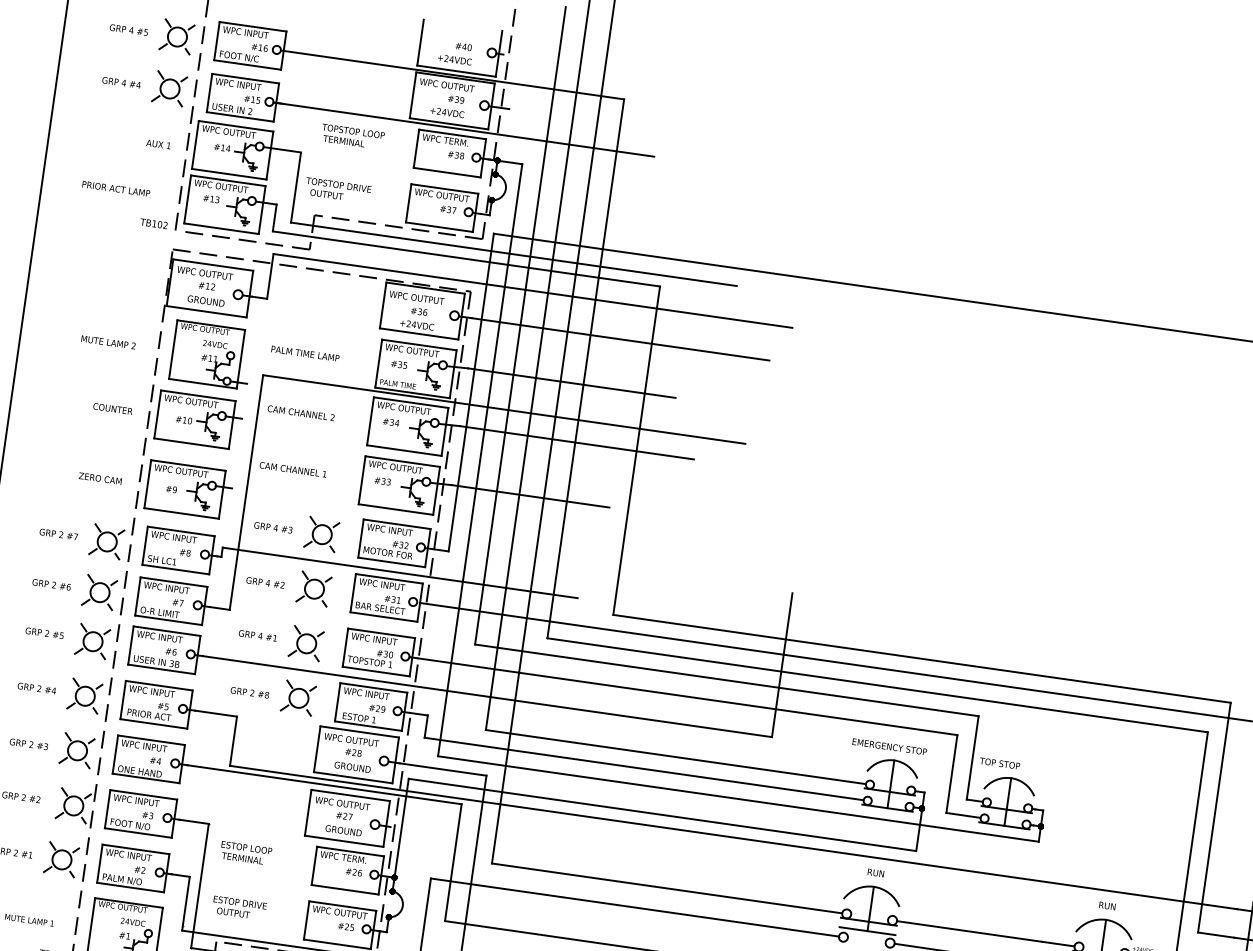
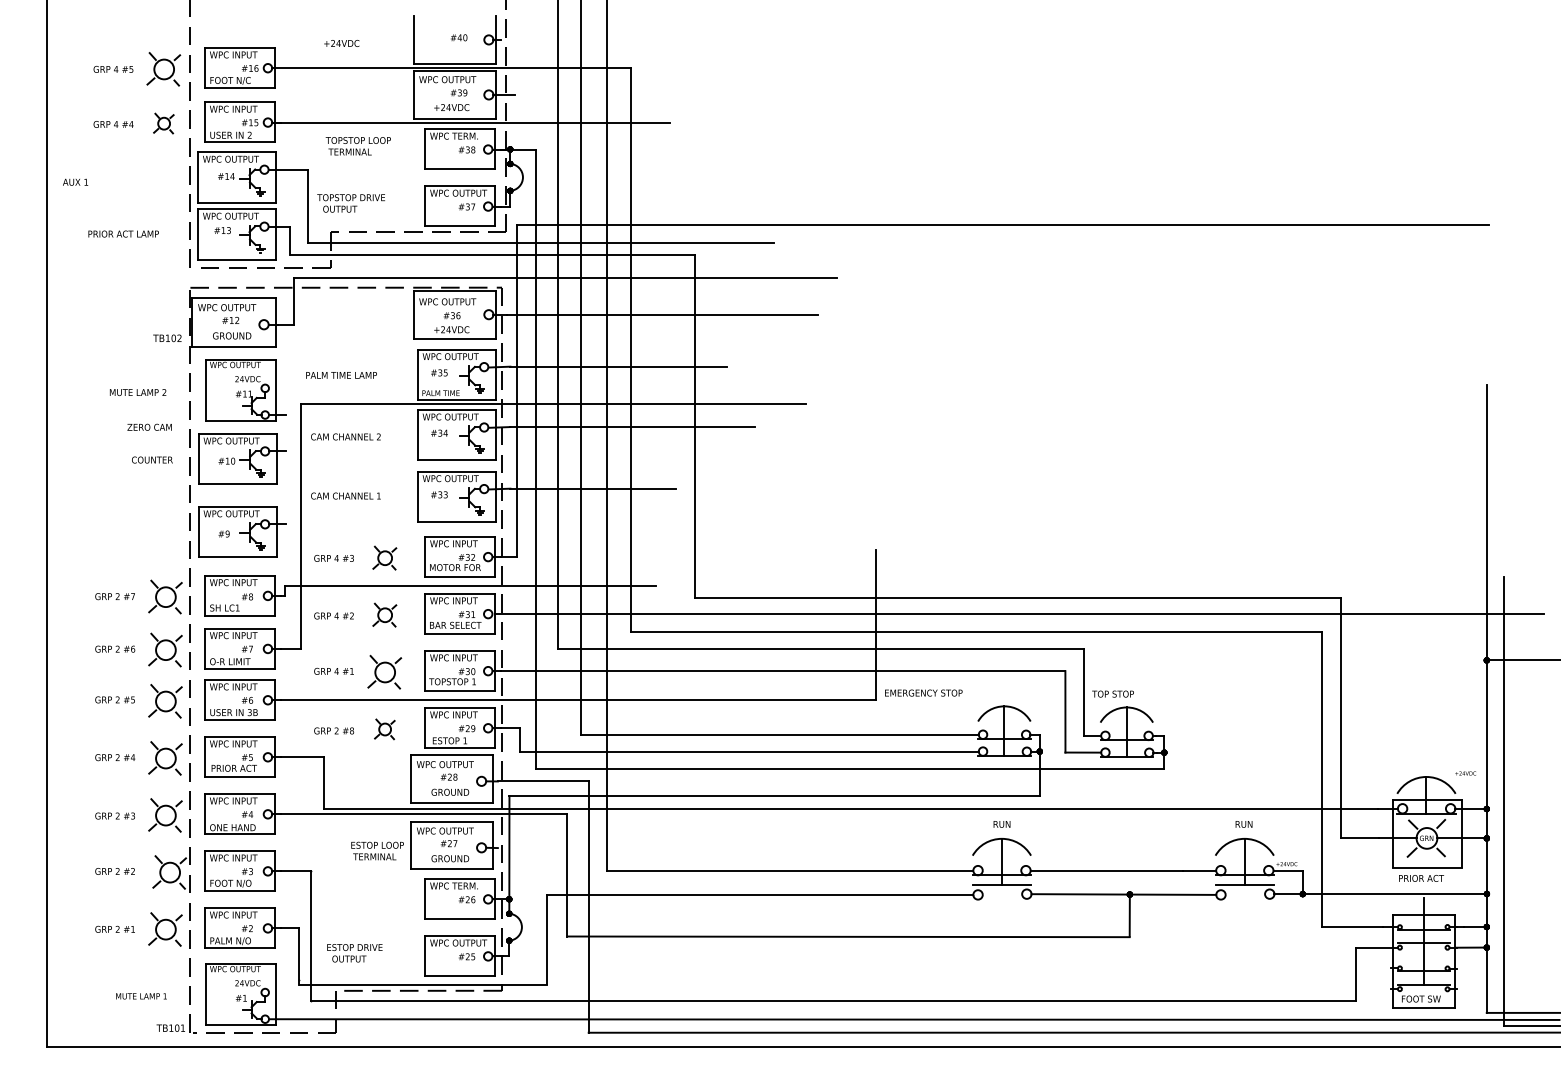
text: (454, 59) -> (341, 43), moved
part: (169, 88) -> (163, 123), size x0.6
text: (158, 143) -> (75, 181), moved
text: (154, 223) -> (167, 338), moved
text: (100, 477) -> (149, 426), moved
part: (321, 533) -> (384, 557), size x0.7
part: (313, 588) -> (384, 614), size x0.7
part: (298, 698) -> (384, 729), size x0.6
text: (889, 746) -> (923, 692), moved
text: (246, 852) -> (377, 850), moved

